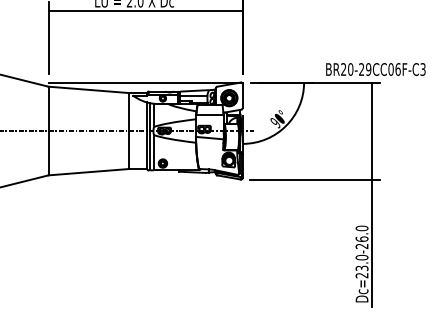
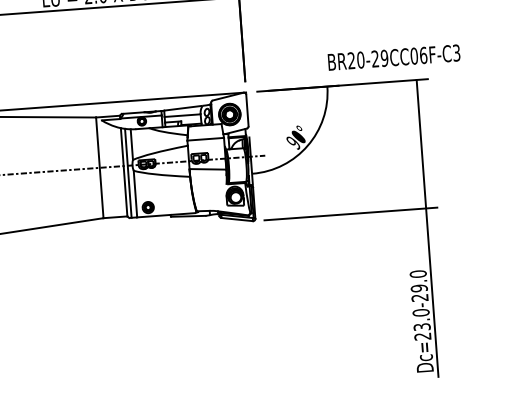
text: (375, 69) -> (393, 57), moved
text: (361, 238) -> (418, 287), Dc=23.0-26.0 -> Dc=23.0-29.0

